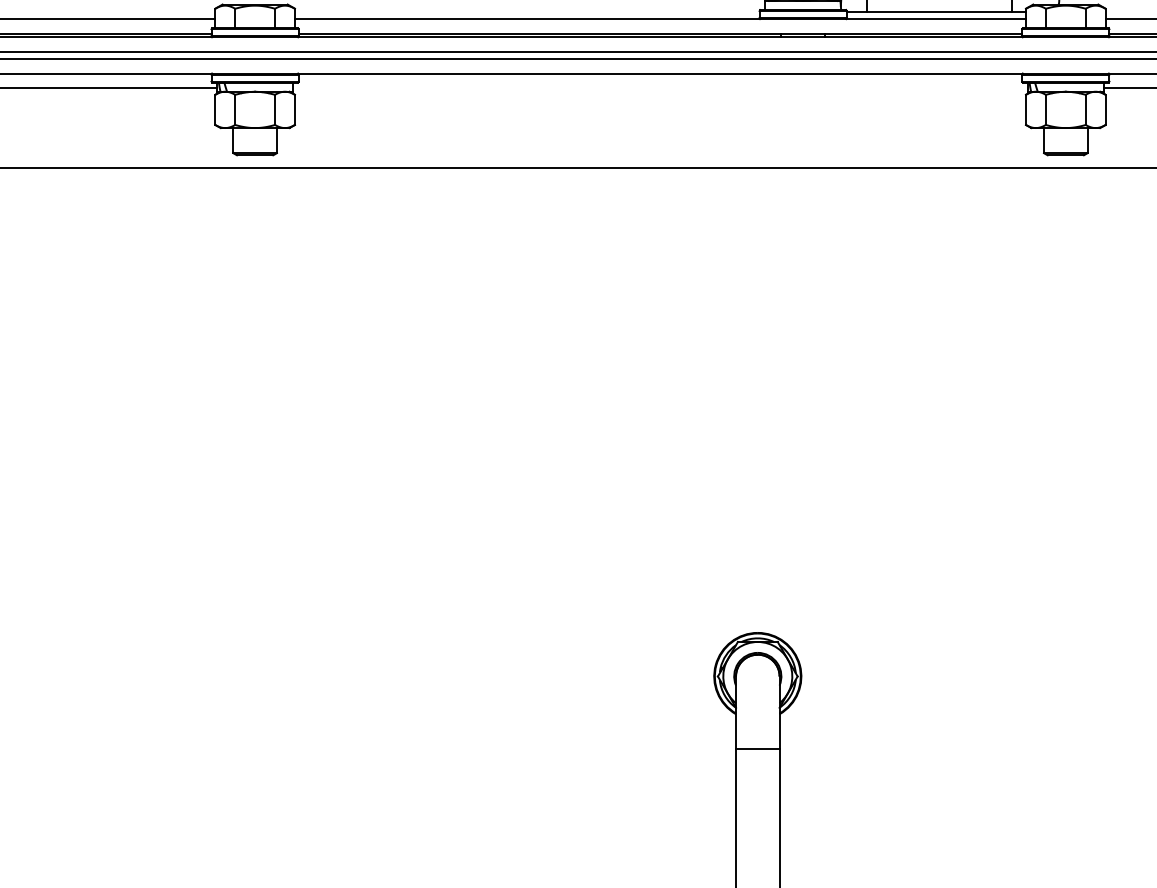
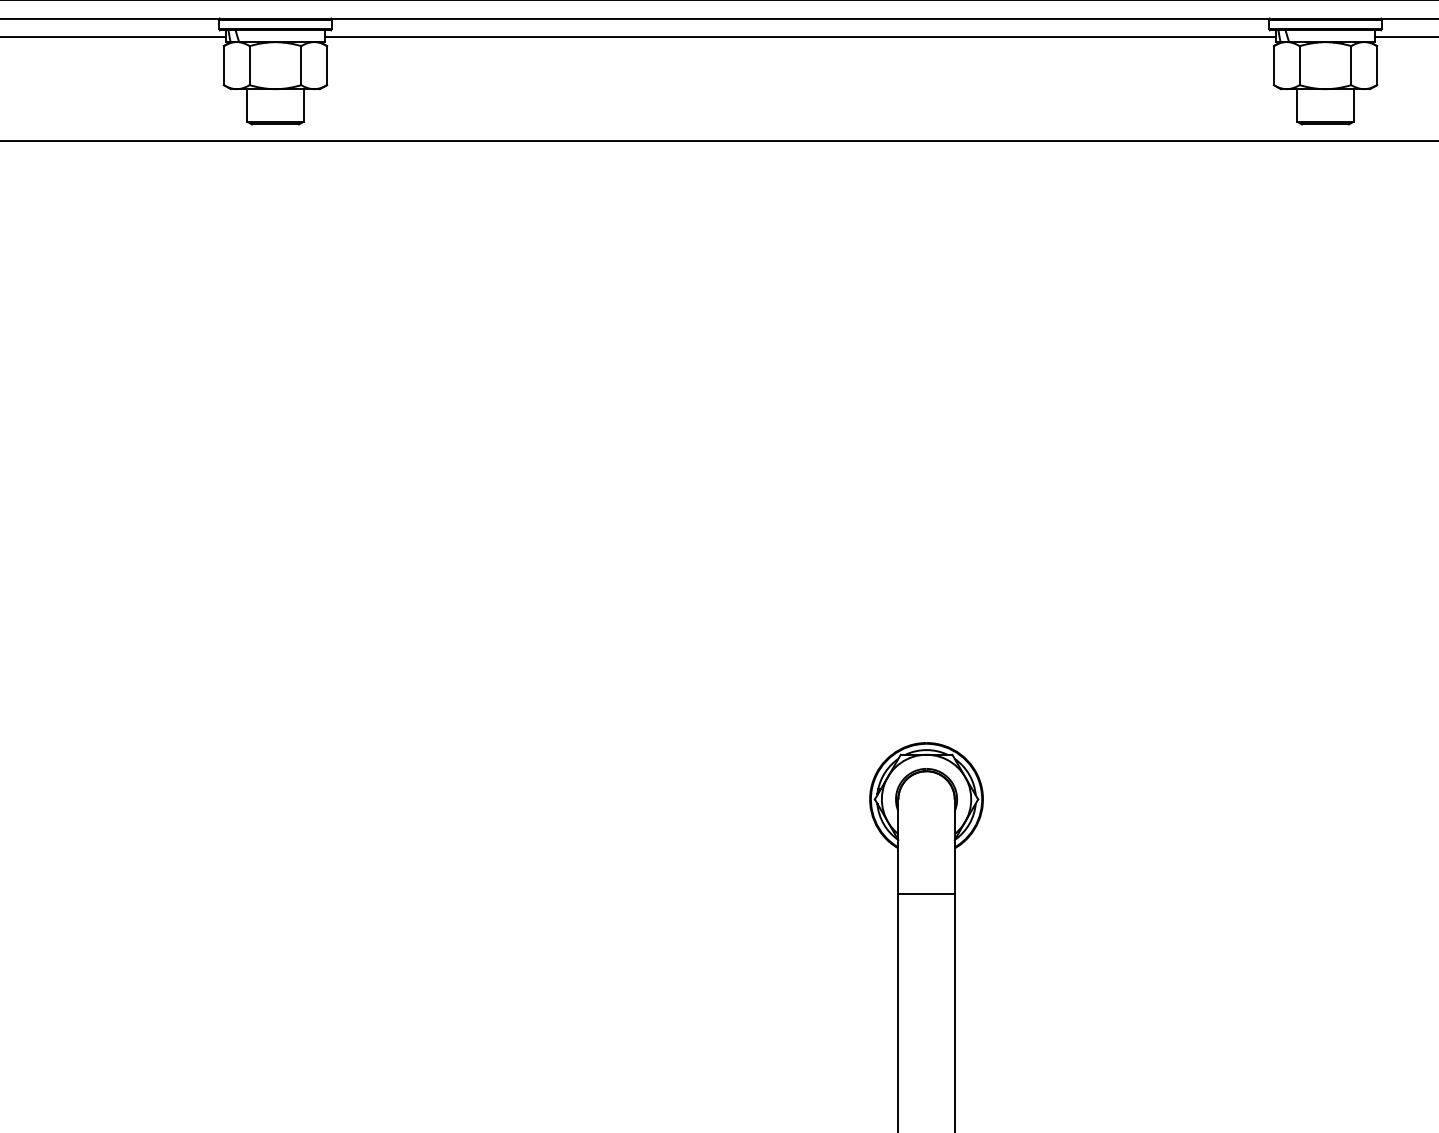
line: (660, 88) -> (800, 37), added

